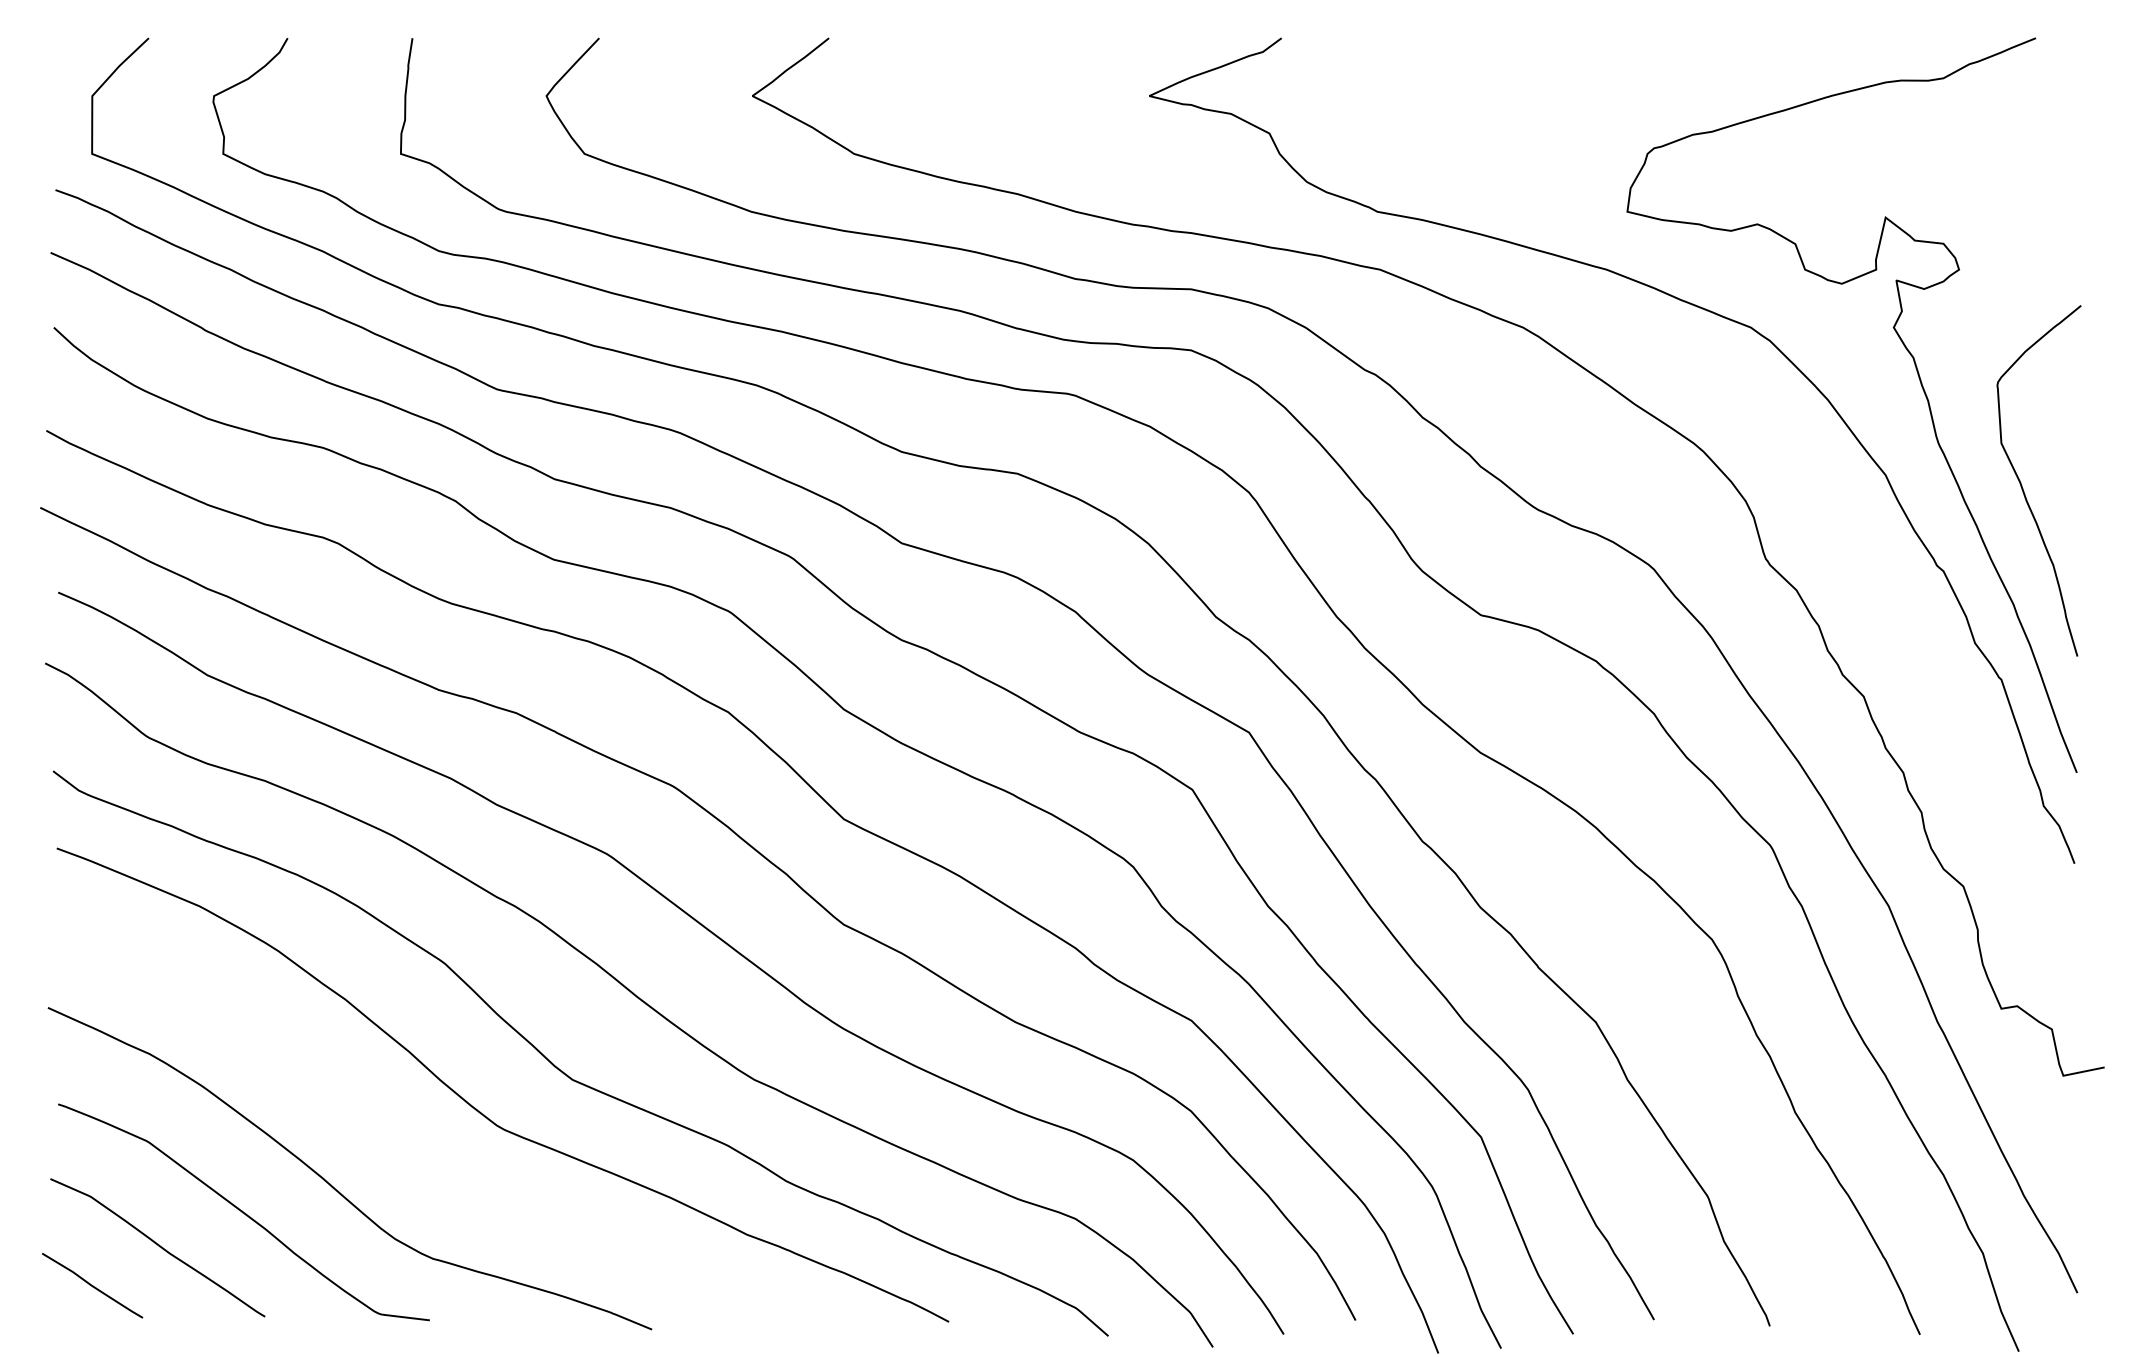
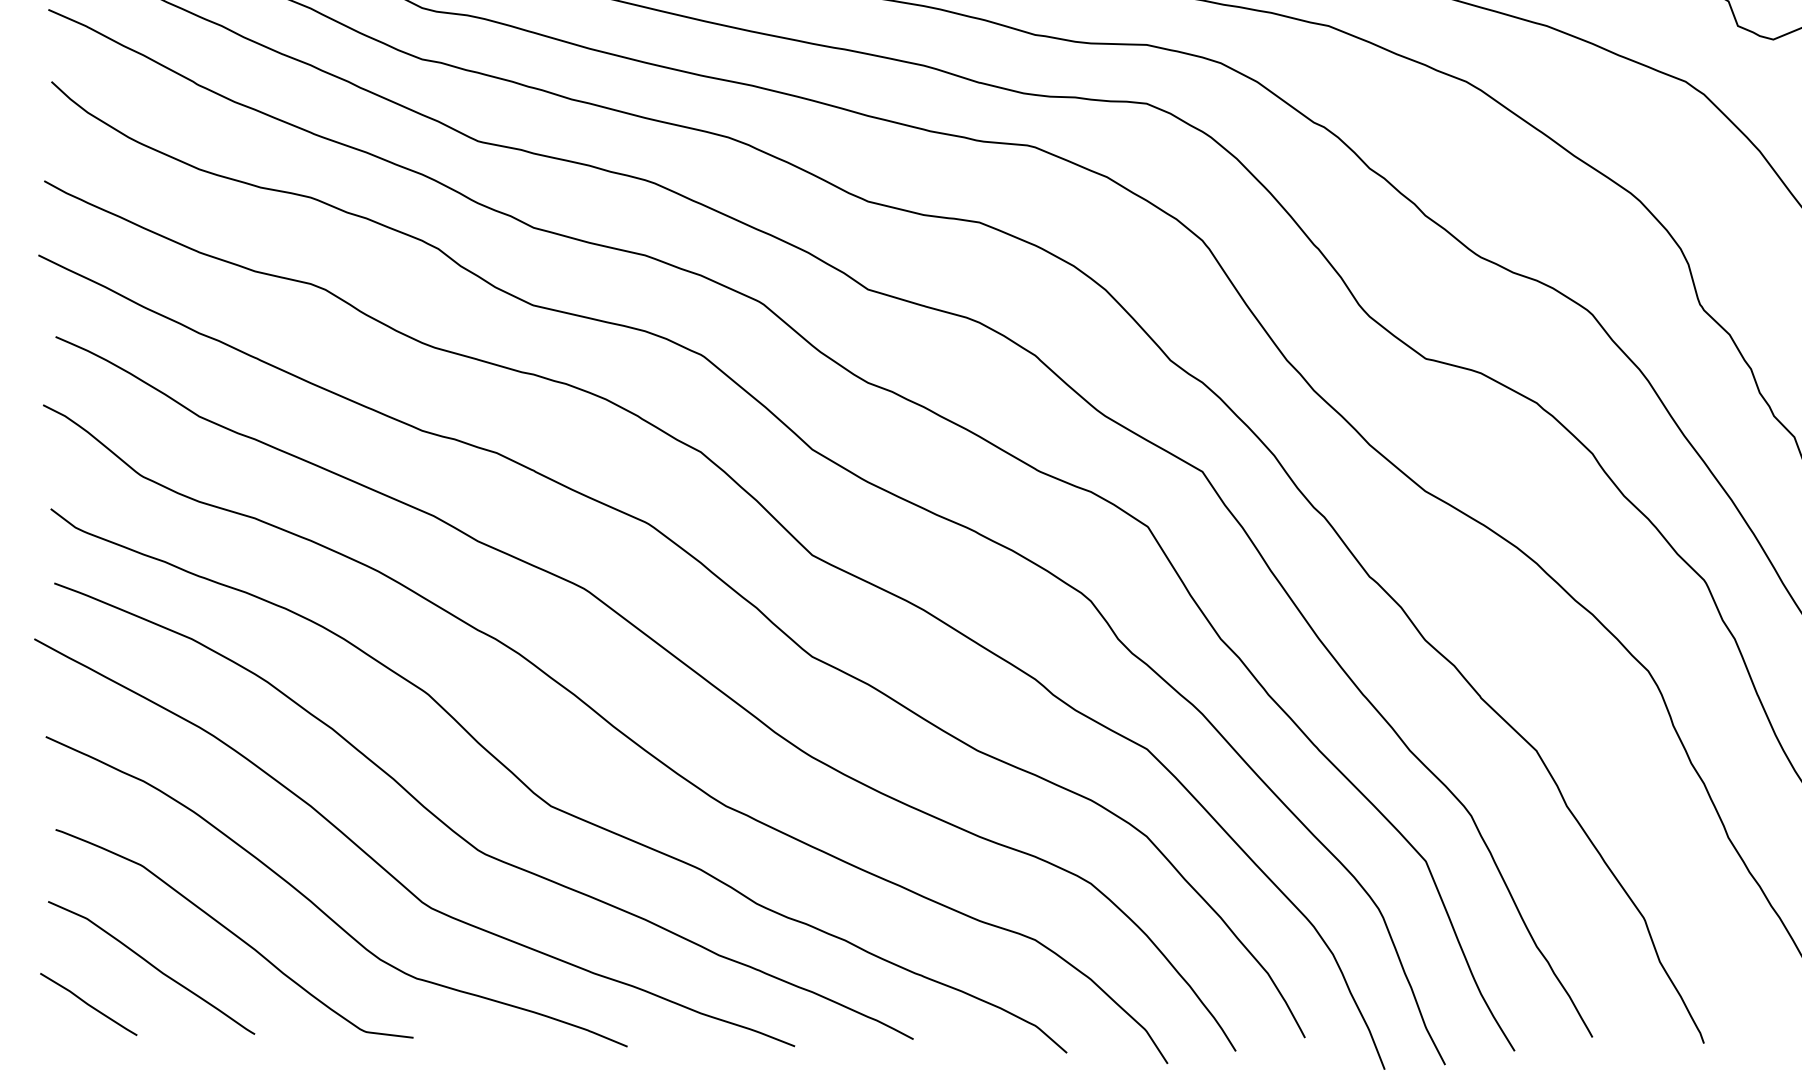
curve: (402, 1146) -> (387, 870), added

